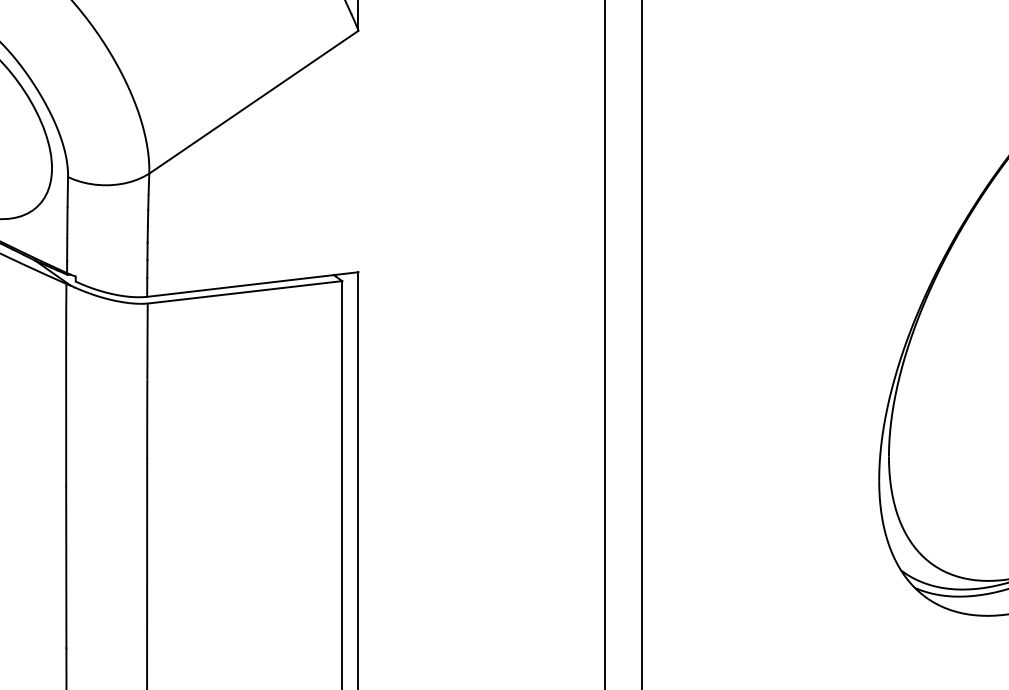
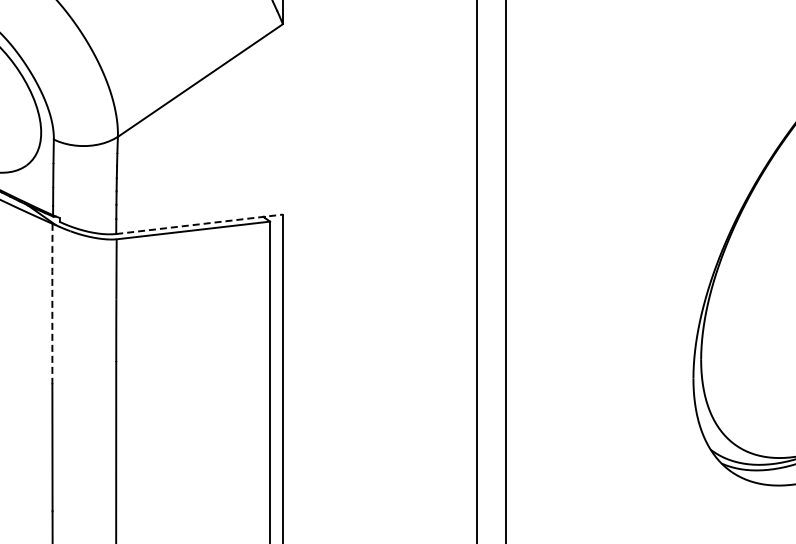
line: (252, 284) -> (199, 224), solid -> dashed
line: (66, 384) -> (52, 303), solid -> dashed

